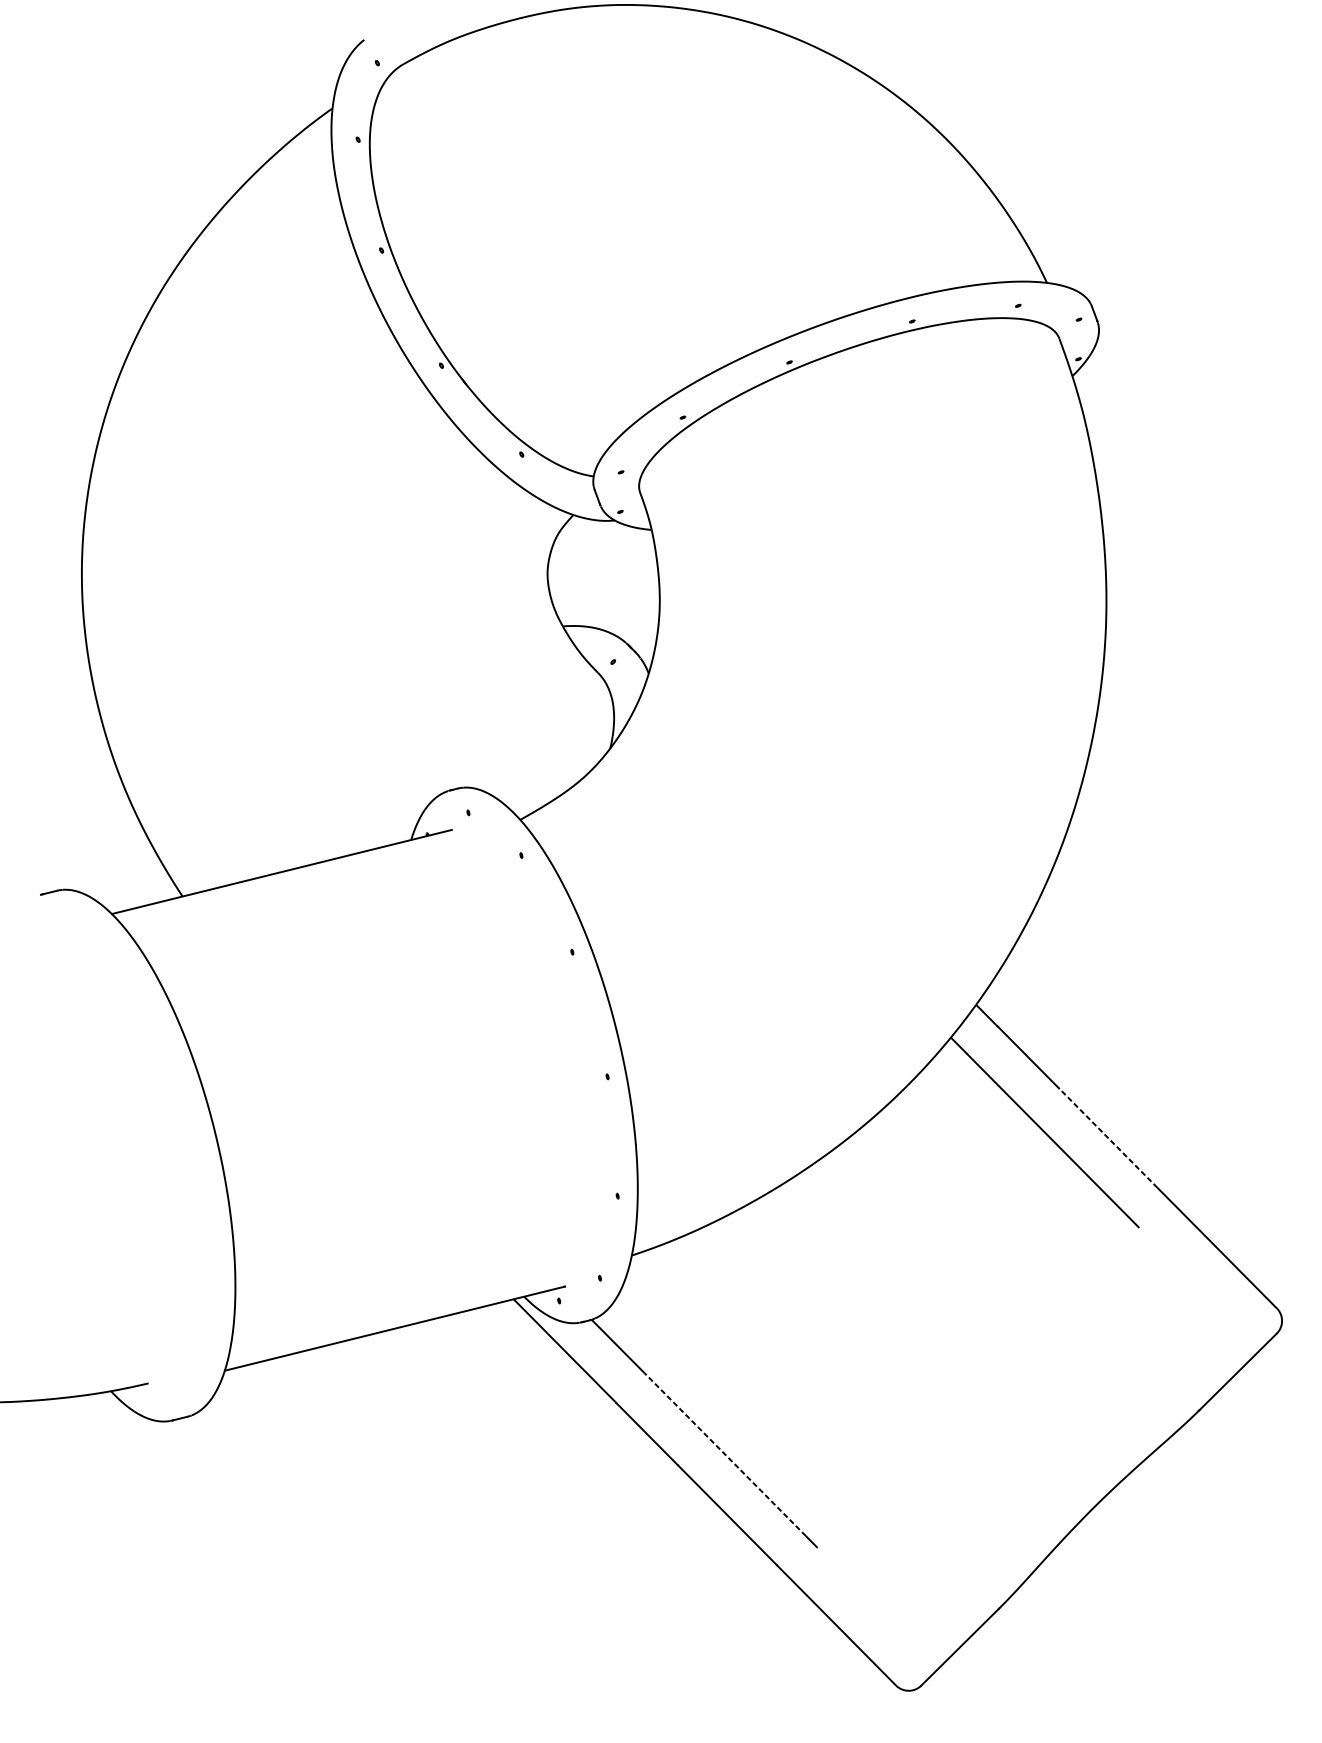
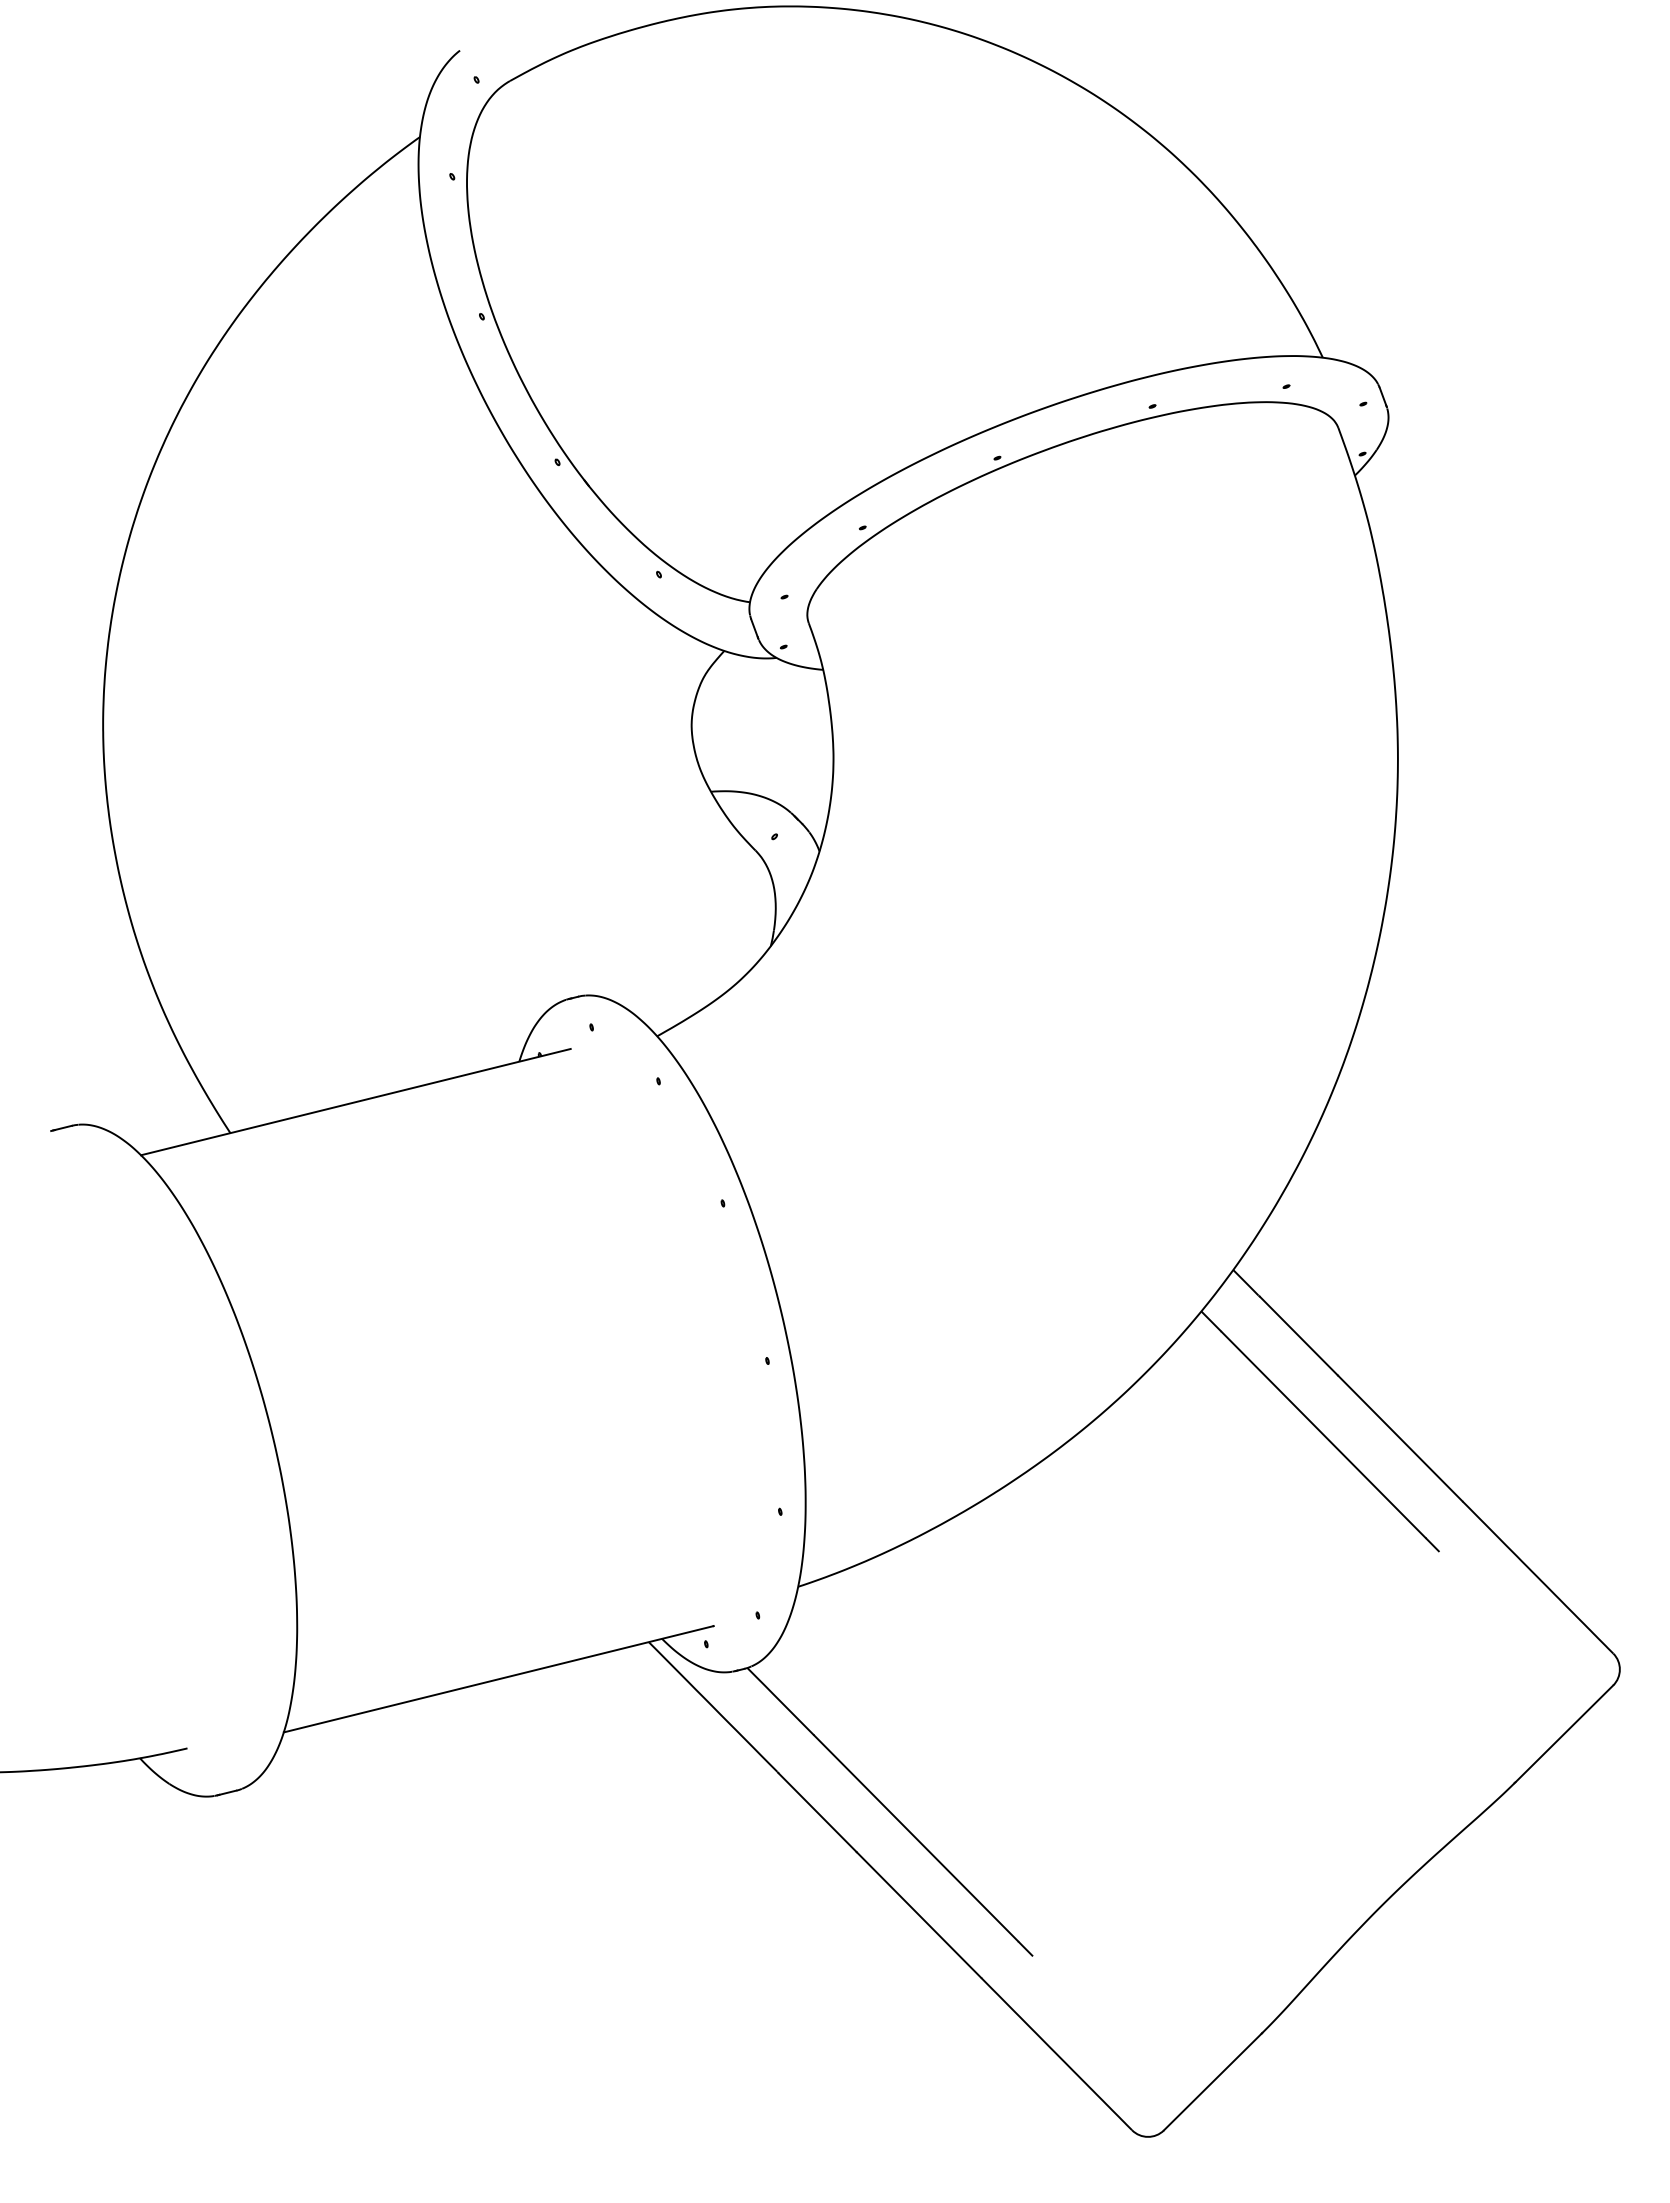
line: (1107, 1138) -> (1399, 1438), dashed -> solid
line: (725, 1454) -> (916, 1838), dashed -> solid

